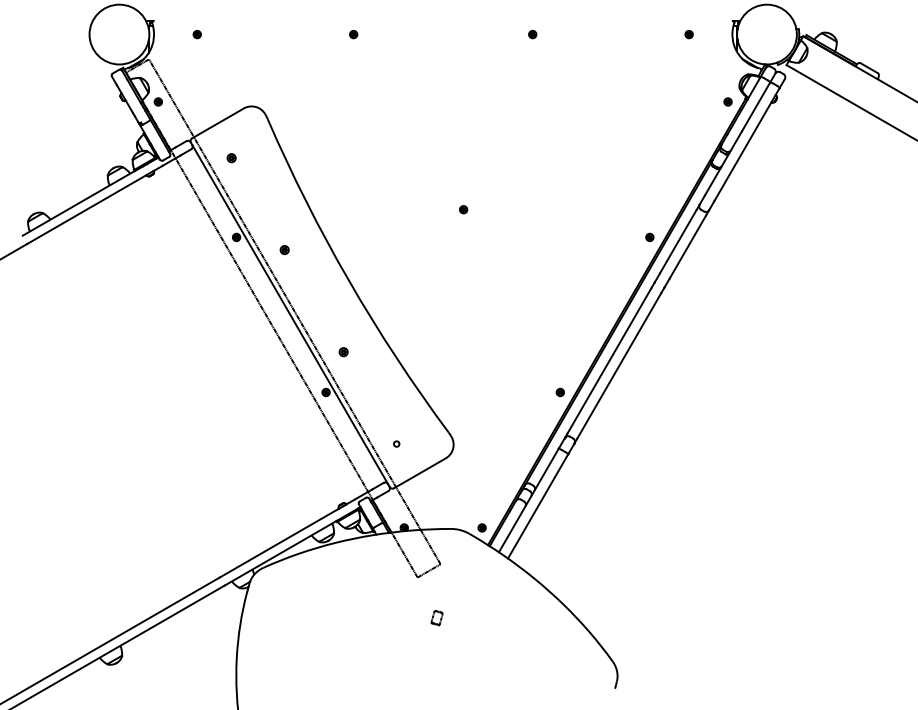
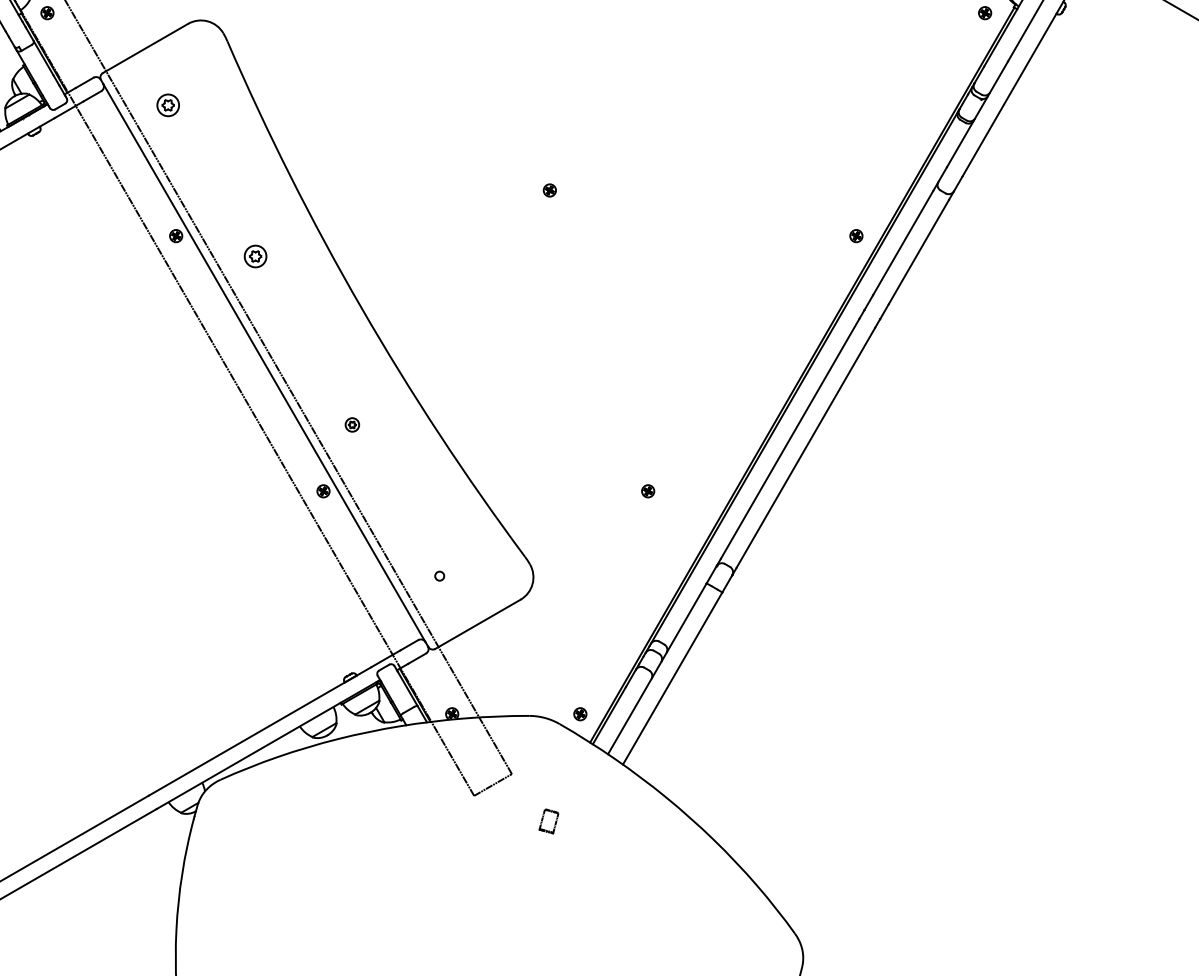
part: (231, 158) -> (167, 106), size x1.6
part: (284, 250) -> (255, 257), size x1.6
part: (559, 392) -> (646, 491), moved
part: (436, 618) -> (548, 822), moved

